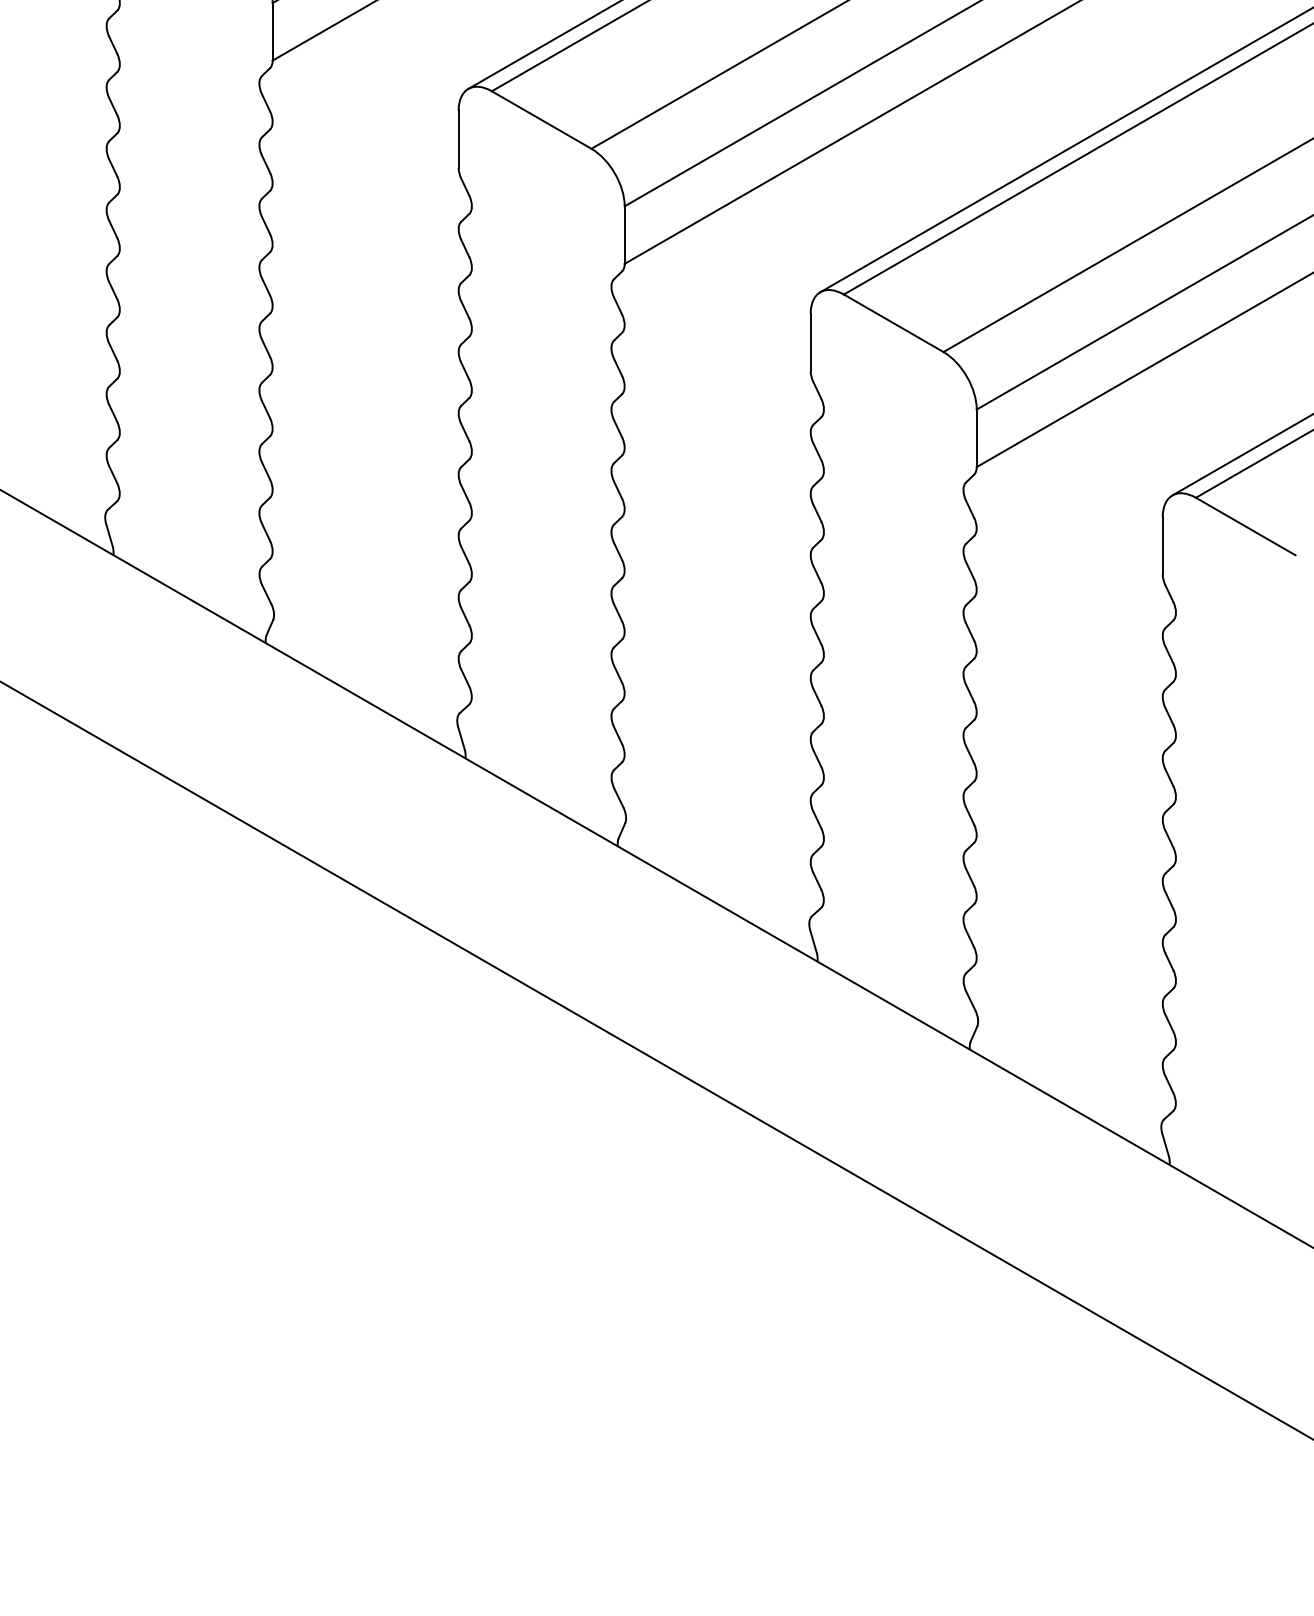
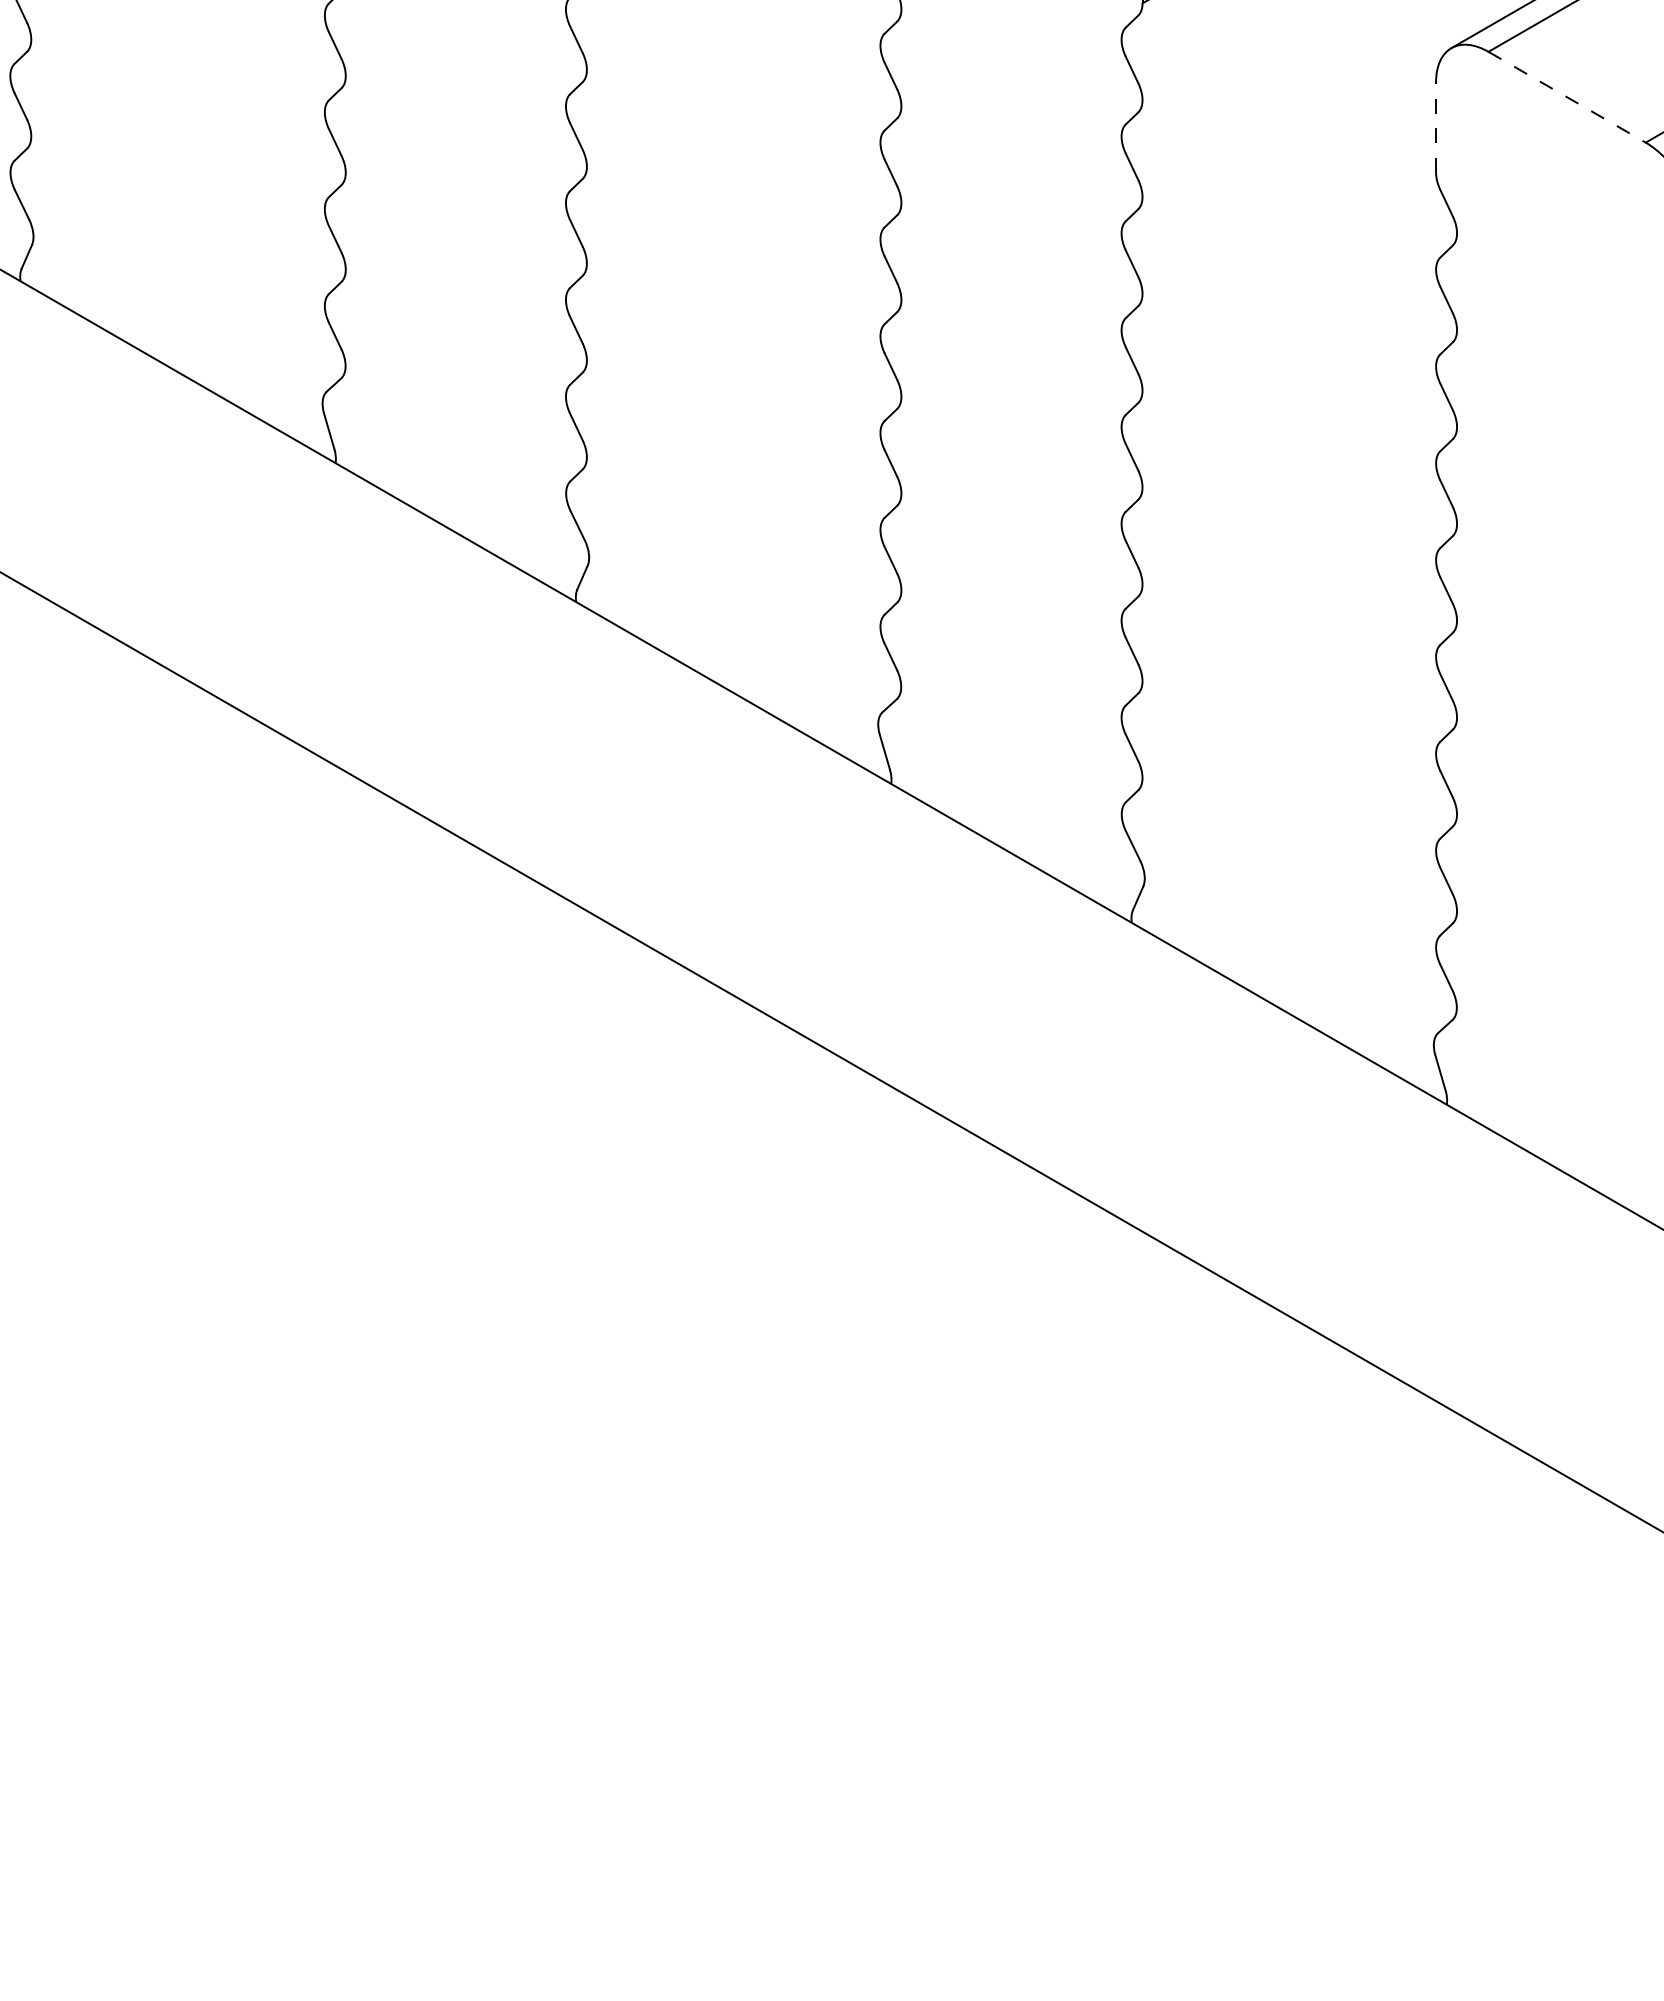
line: (893, 323) -> (1566, 97), solid -> dashed
line: (810, 342) -> (1435, 127), solid -> dashed

